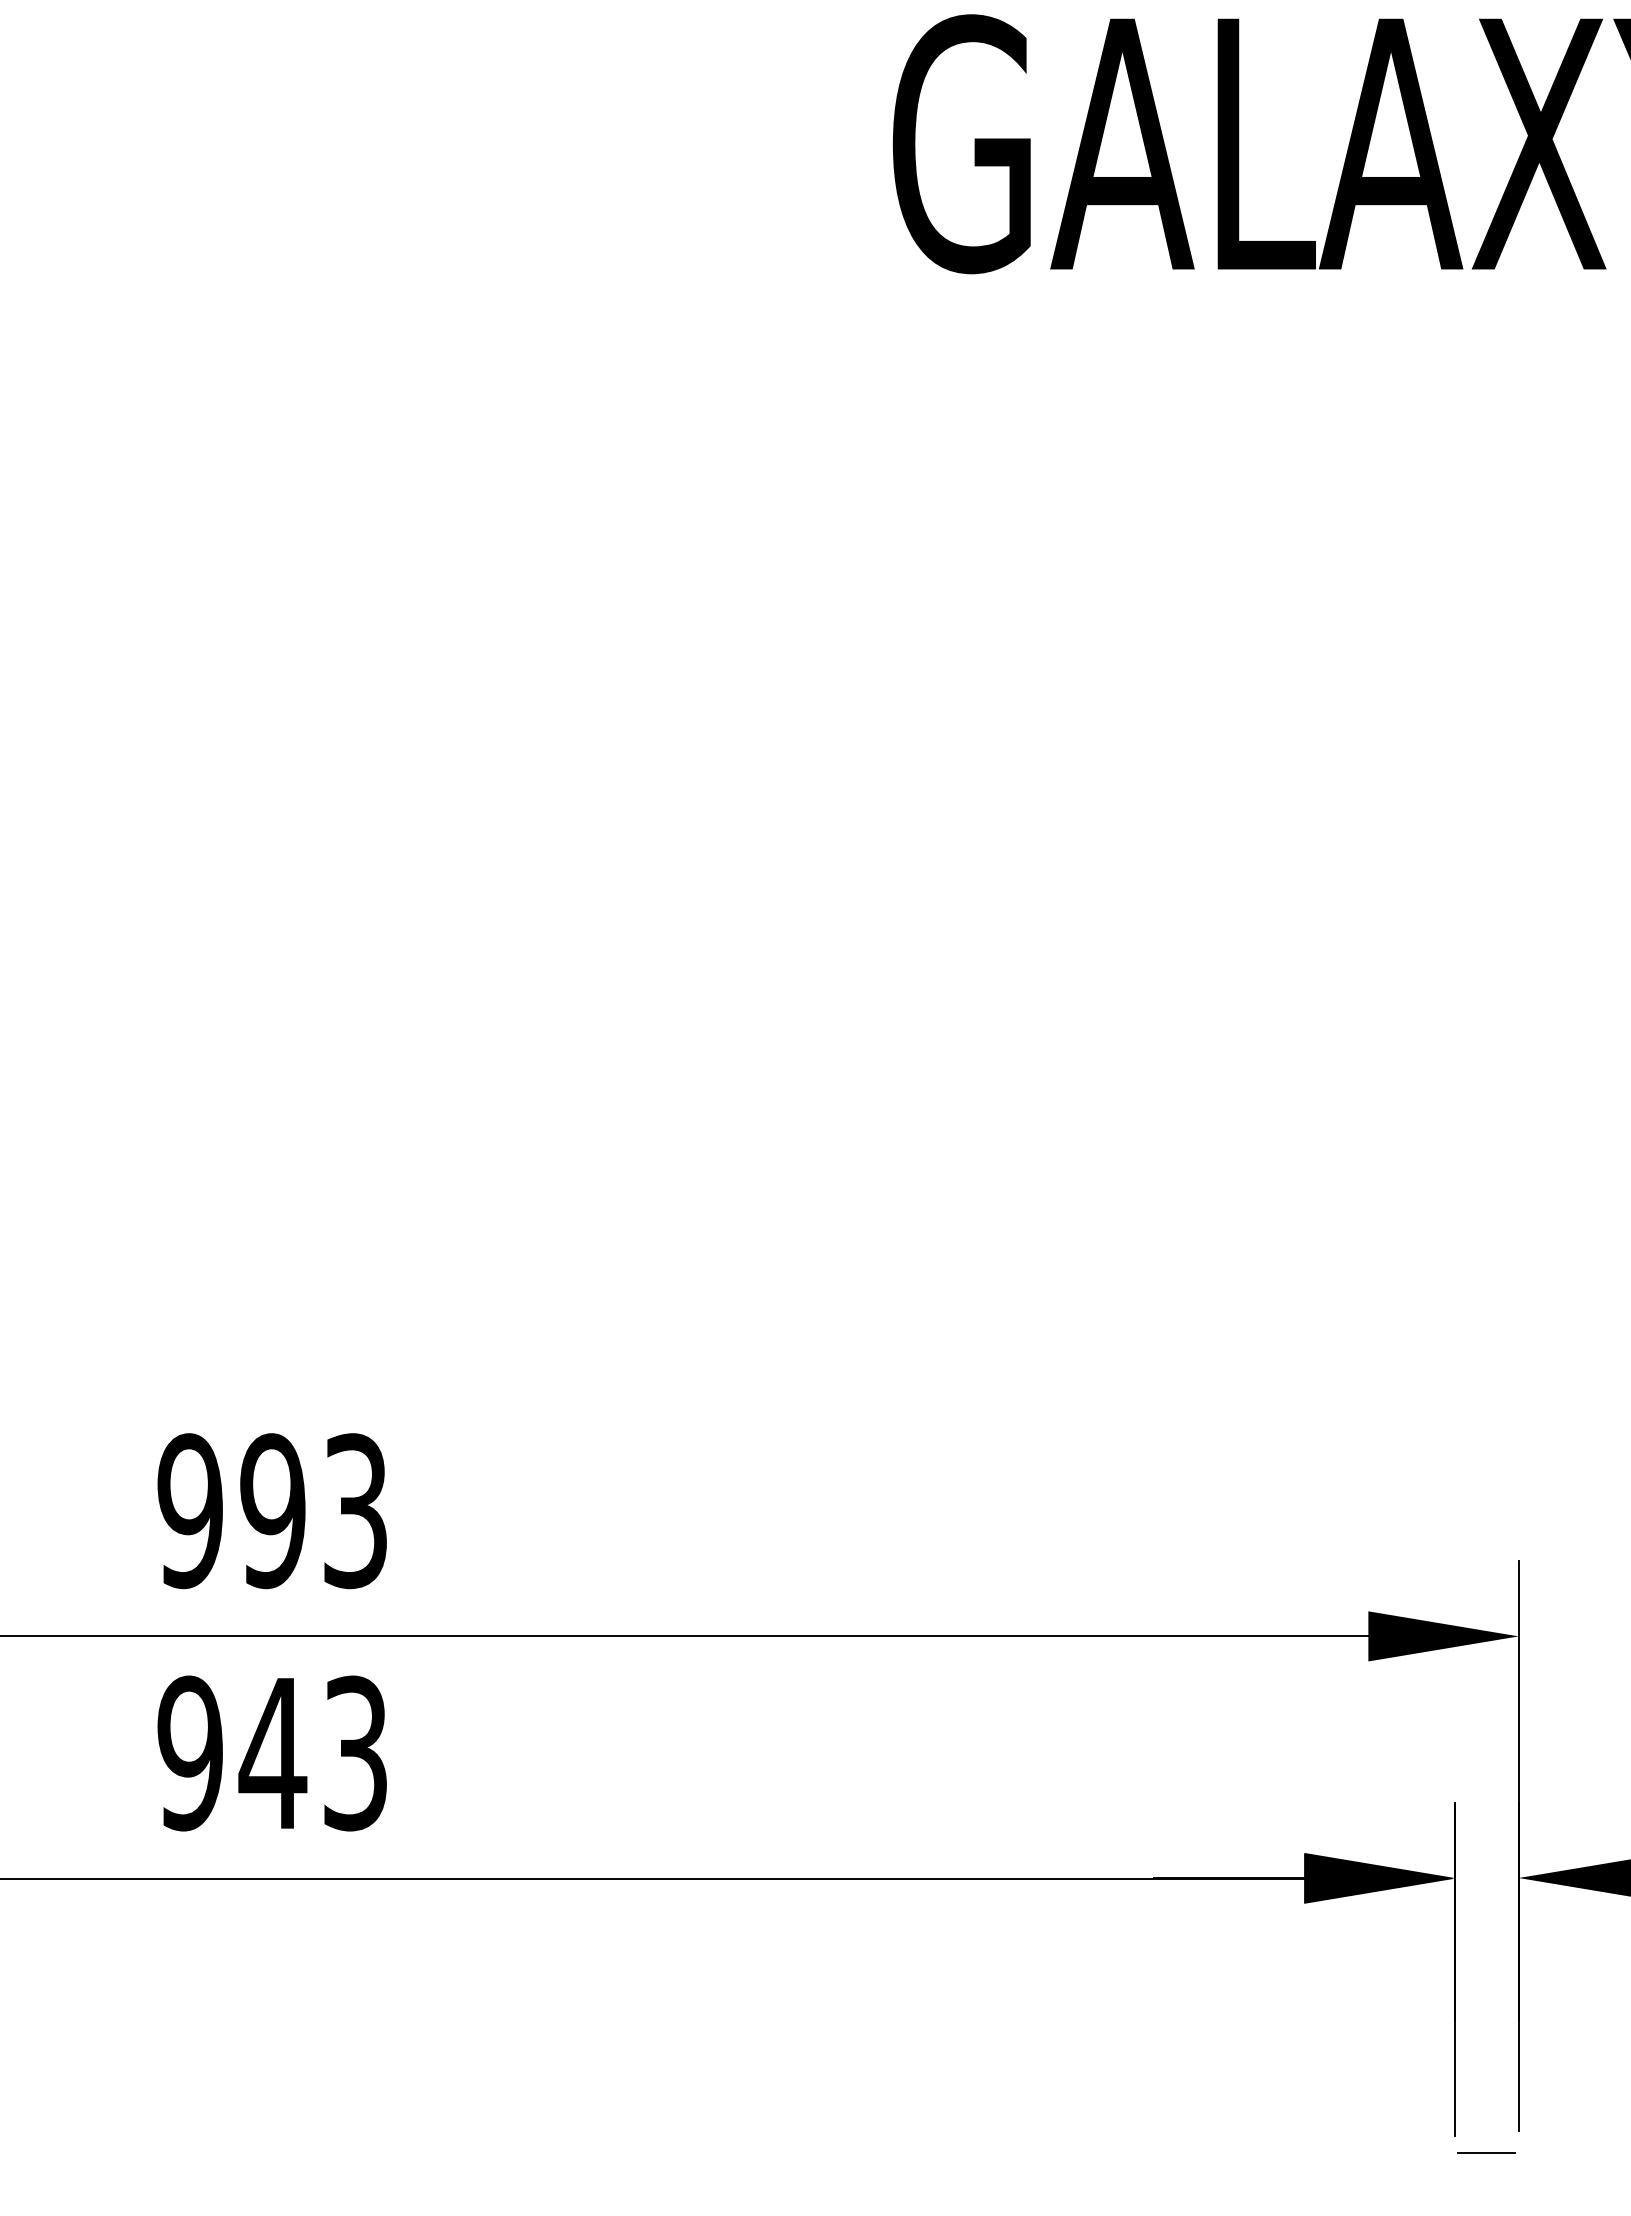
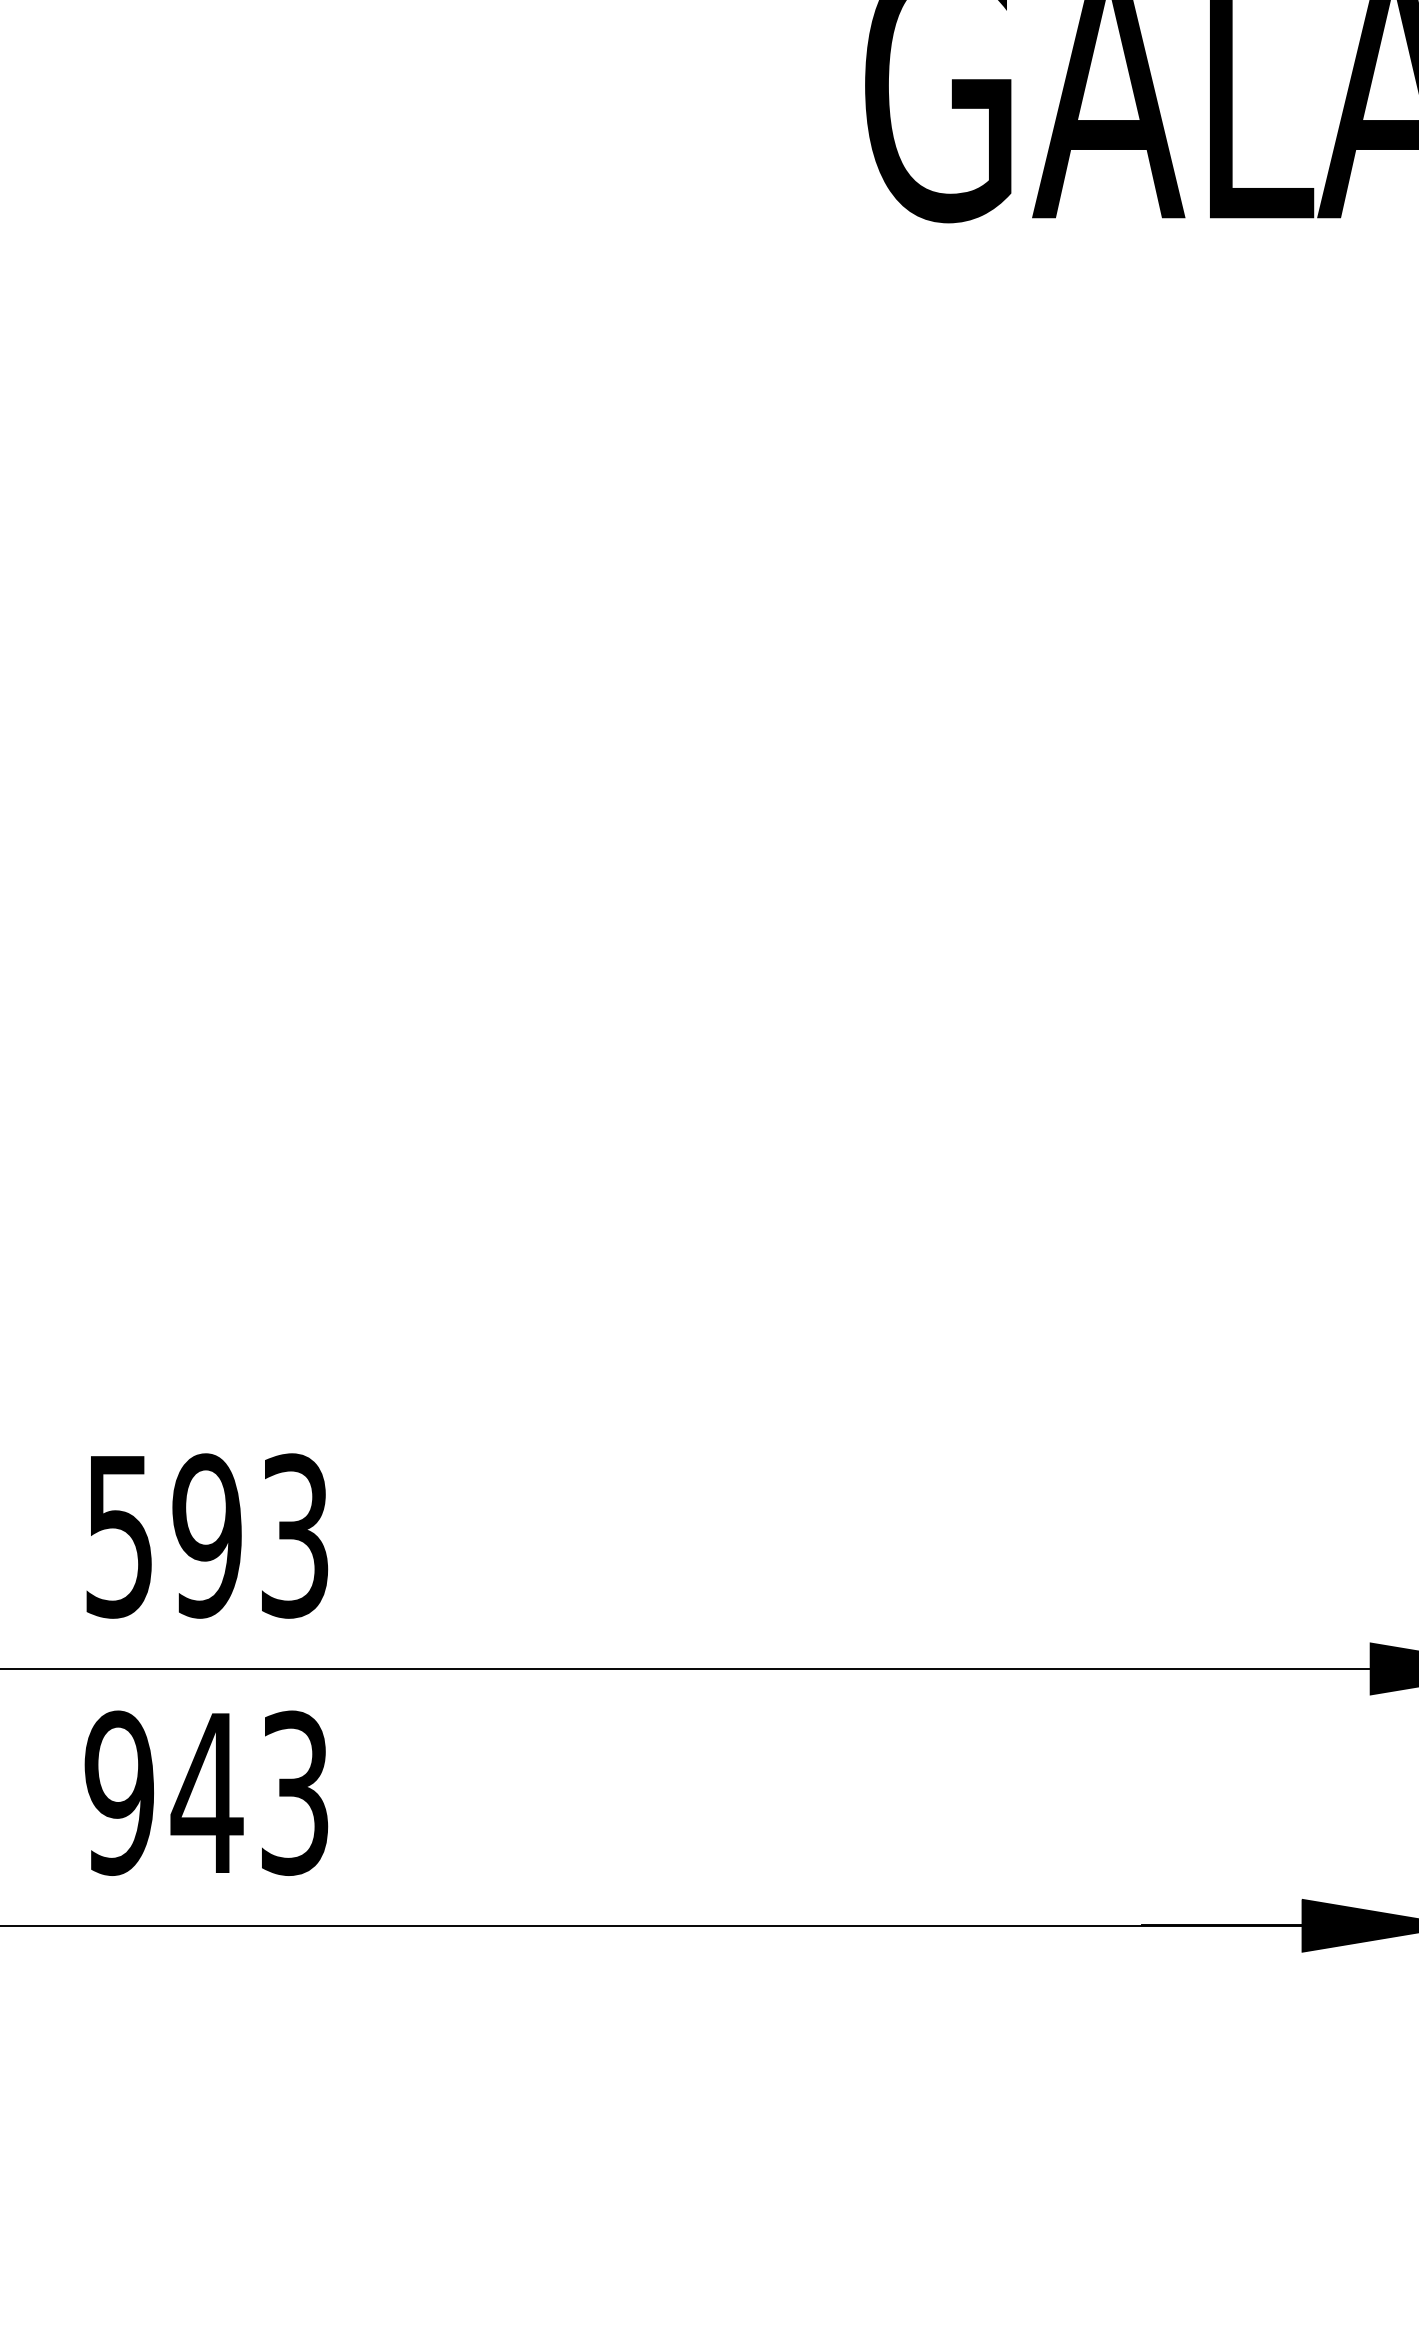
text: (189, 1510) -> (118, 1535), 993 -> 593

